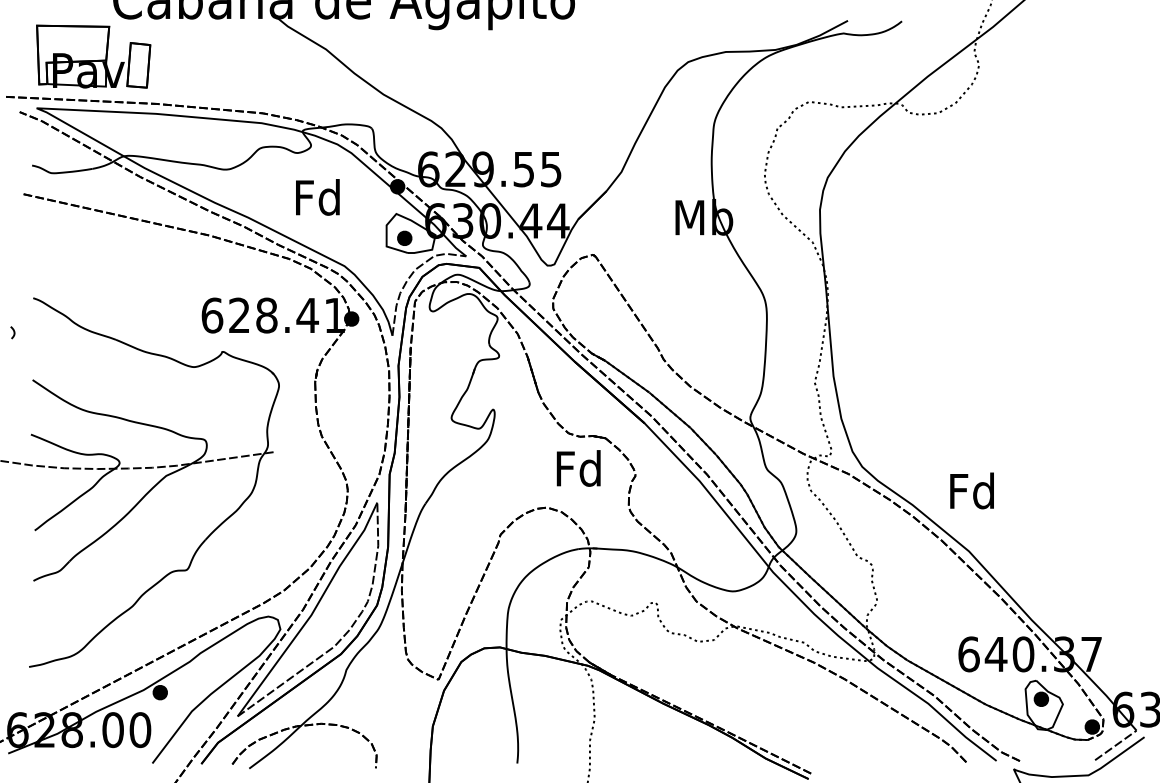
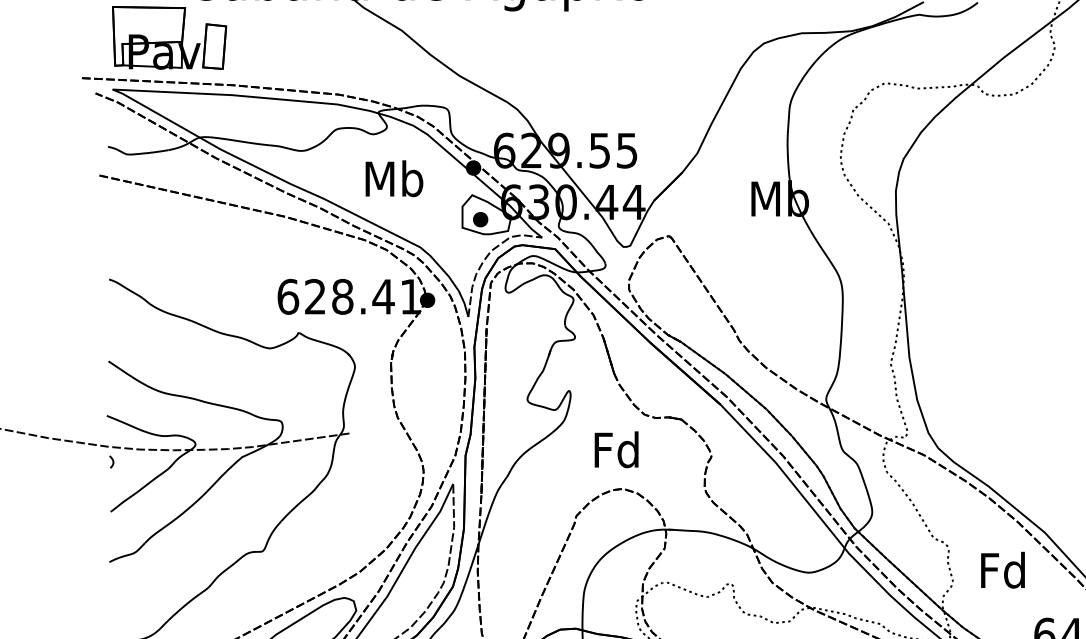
text: (318, 197) -> (394, 178), Fd -> Mb
curve: (13, 332) -> (112, 461), moved
text: (578, 468) -> (616, 449), moved
text: (971, 490) -> (1002, 569), moved

